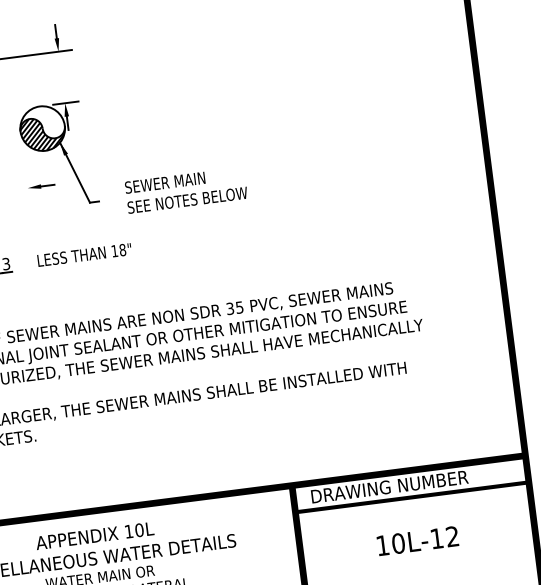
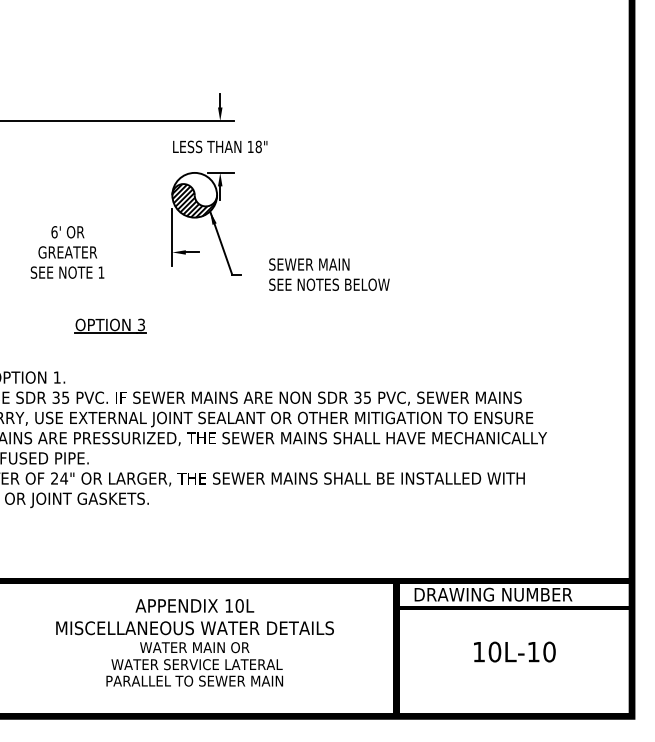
line: (25, 172) -> (172, 236), added
text: (84, 254) -> (220, 146), moved
text: (452, 536) -> (549, 651), 10L-12 -> 10L-10

